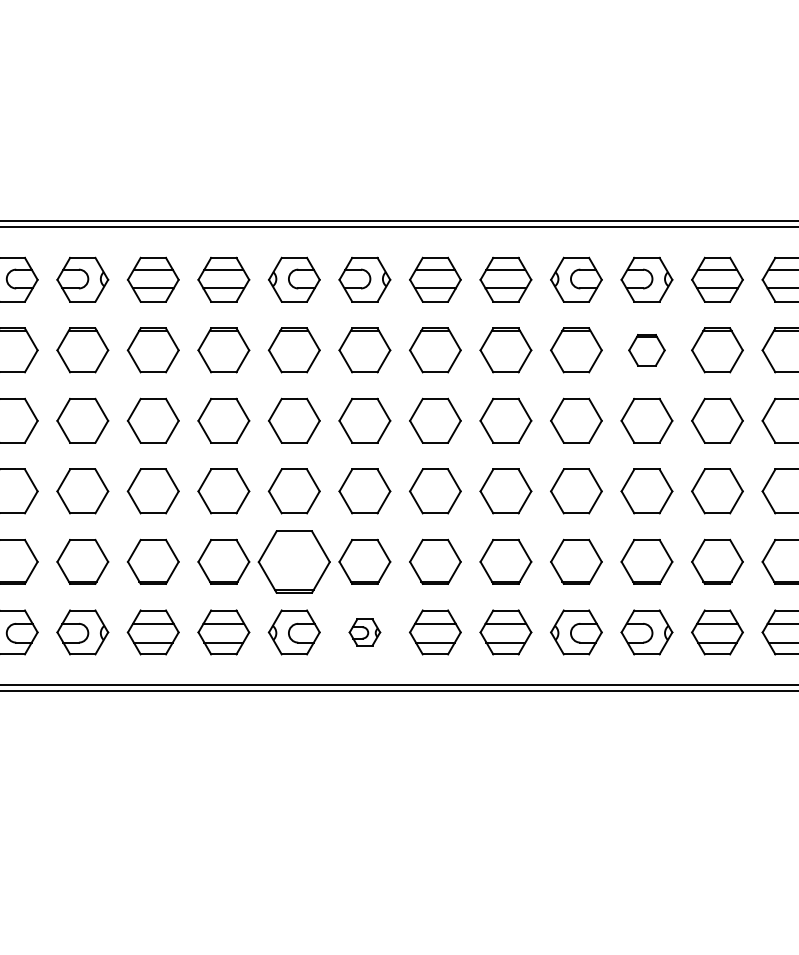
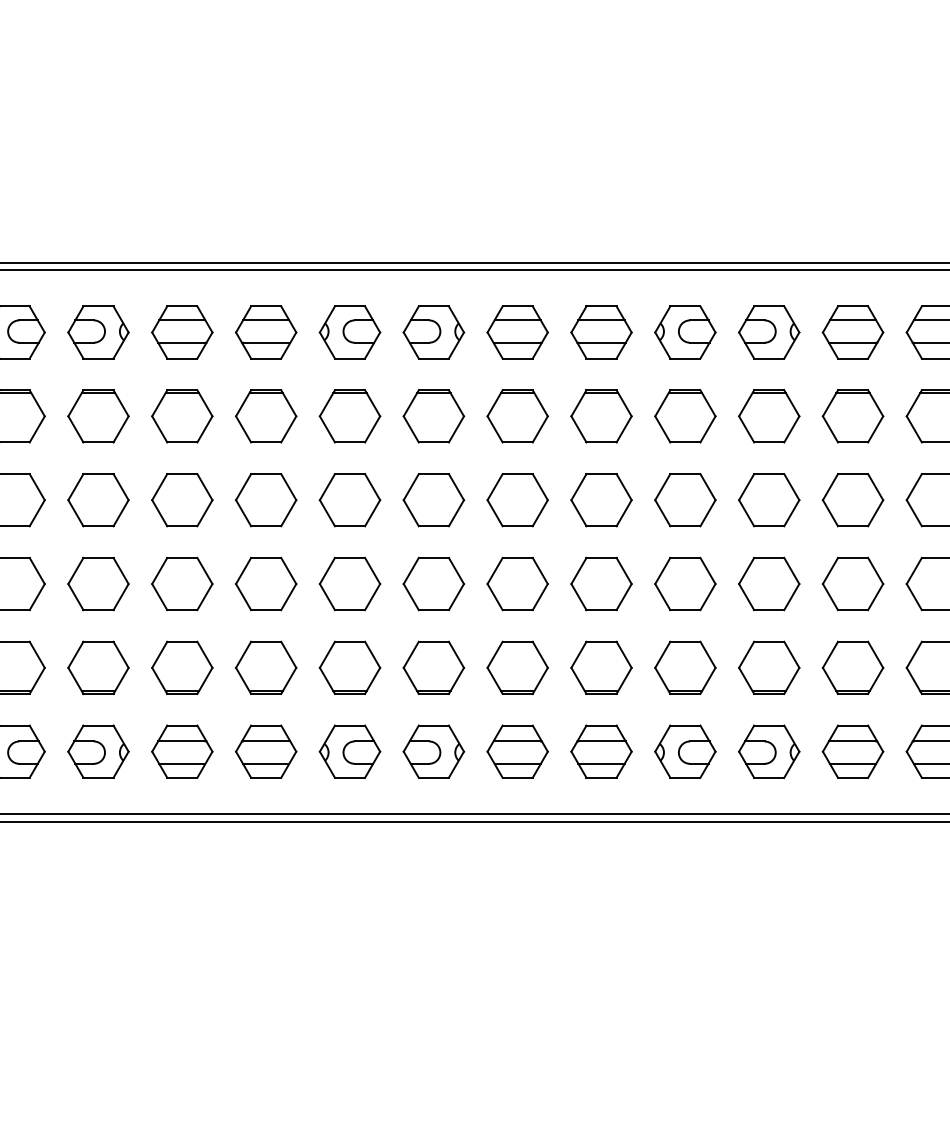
part: (646, 350) -> (768, 416), size x1.43
part: (294, 561) -> (350, 667), size x0.71
part: (364, 632) -> (433, 751), size x1.67

